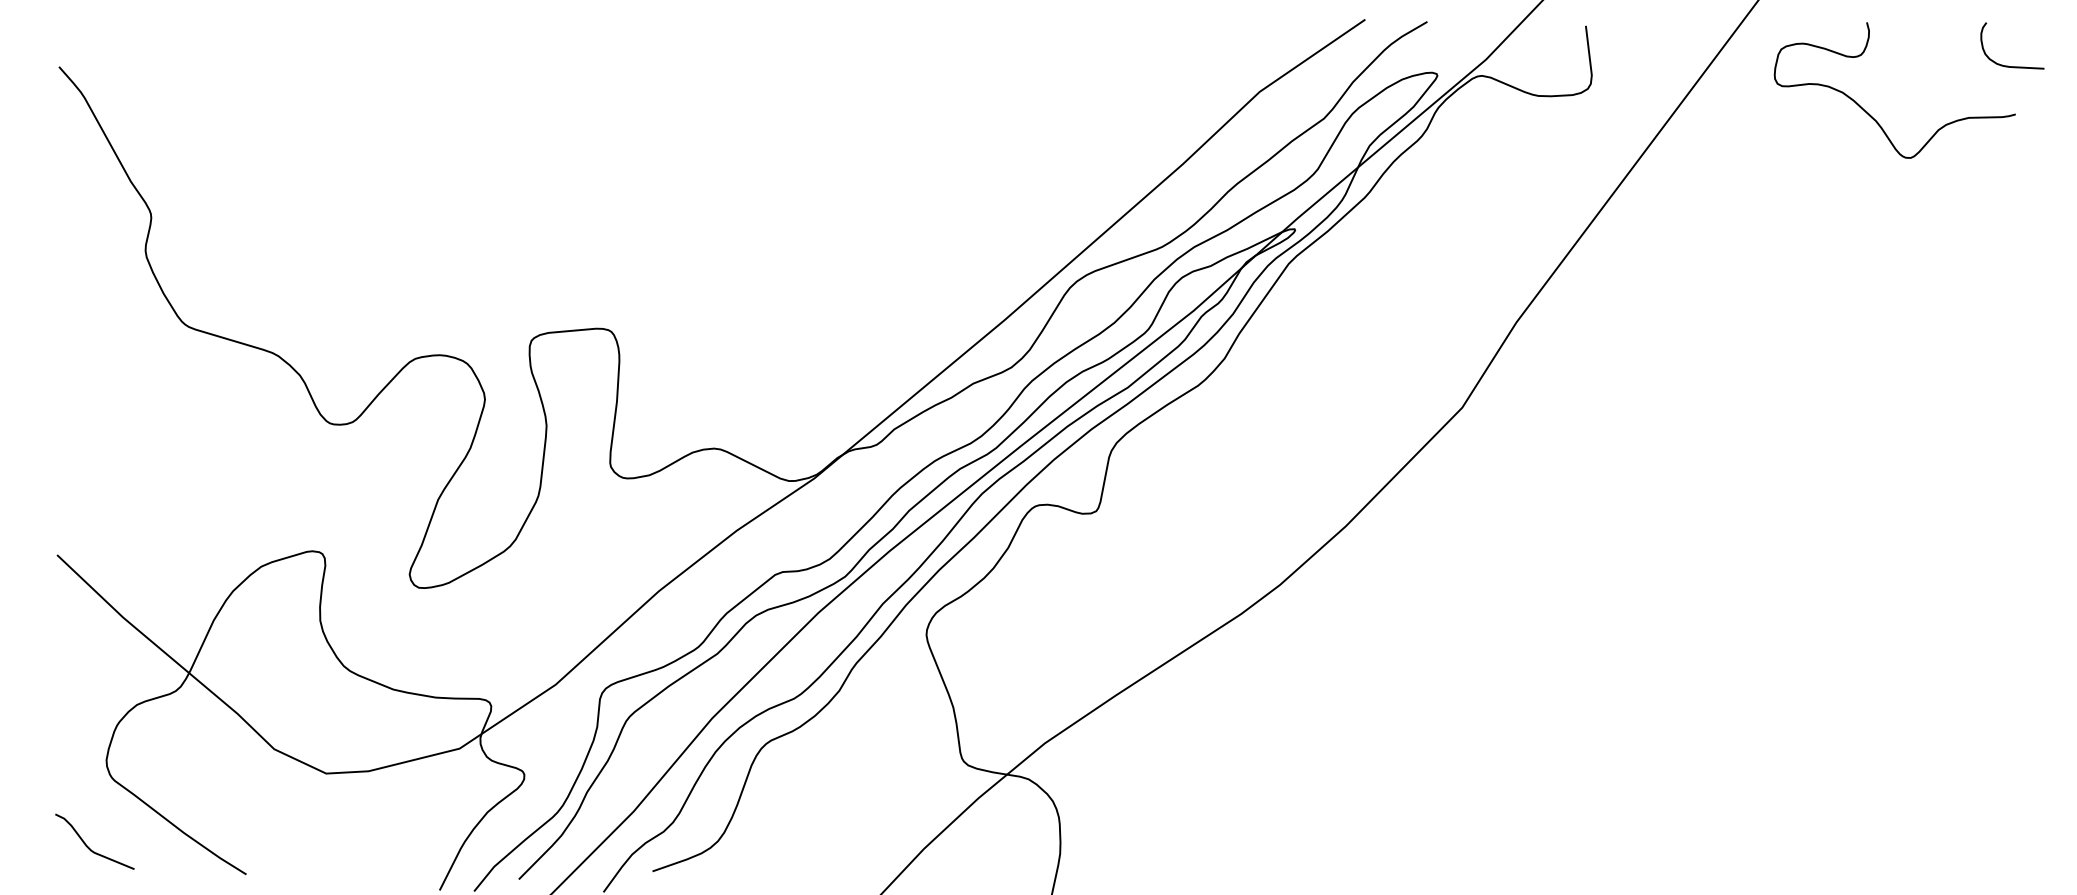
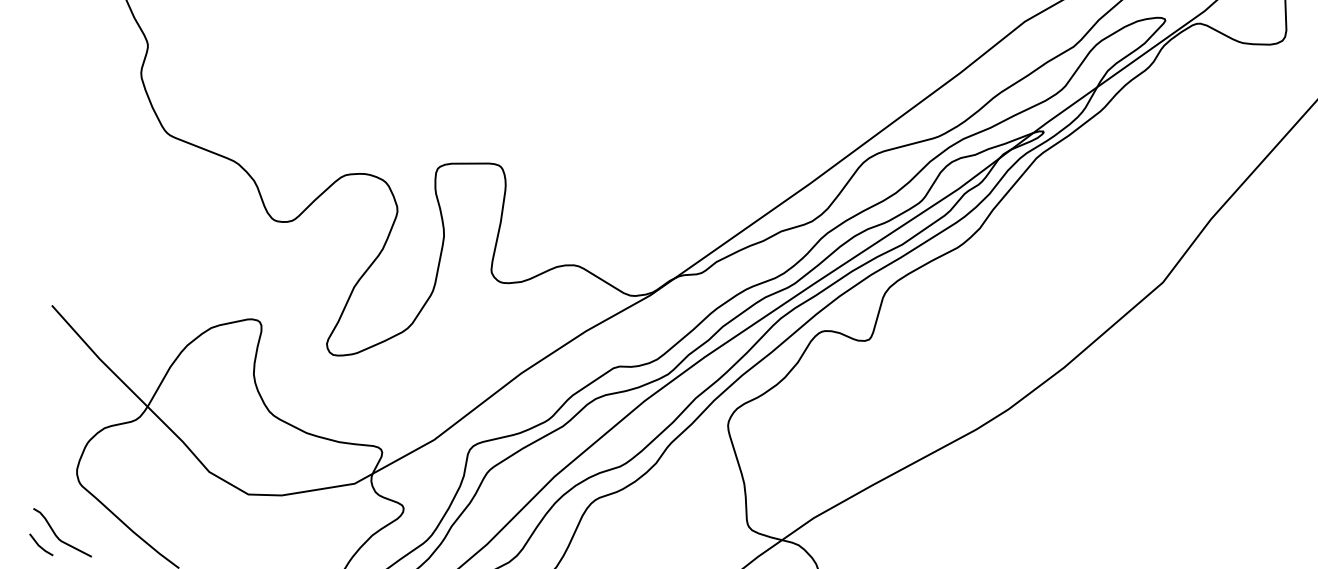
line: (69, 861) -> (41, 546), added

